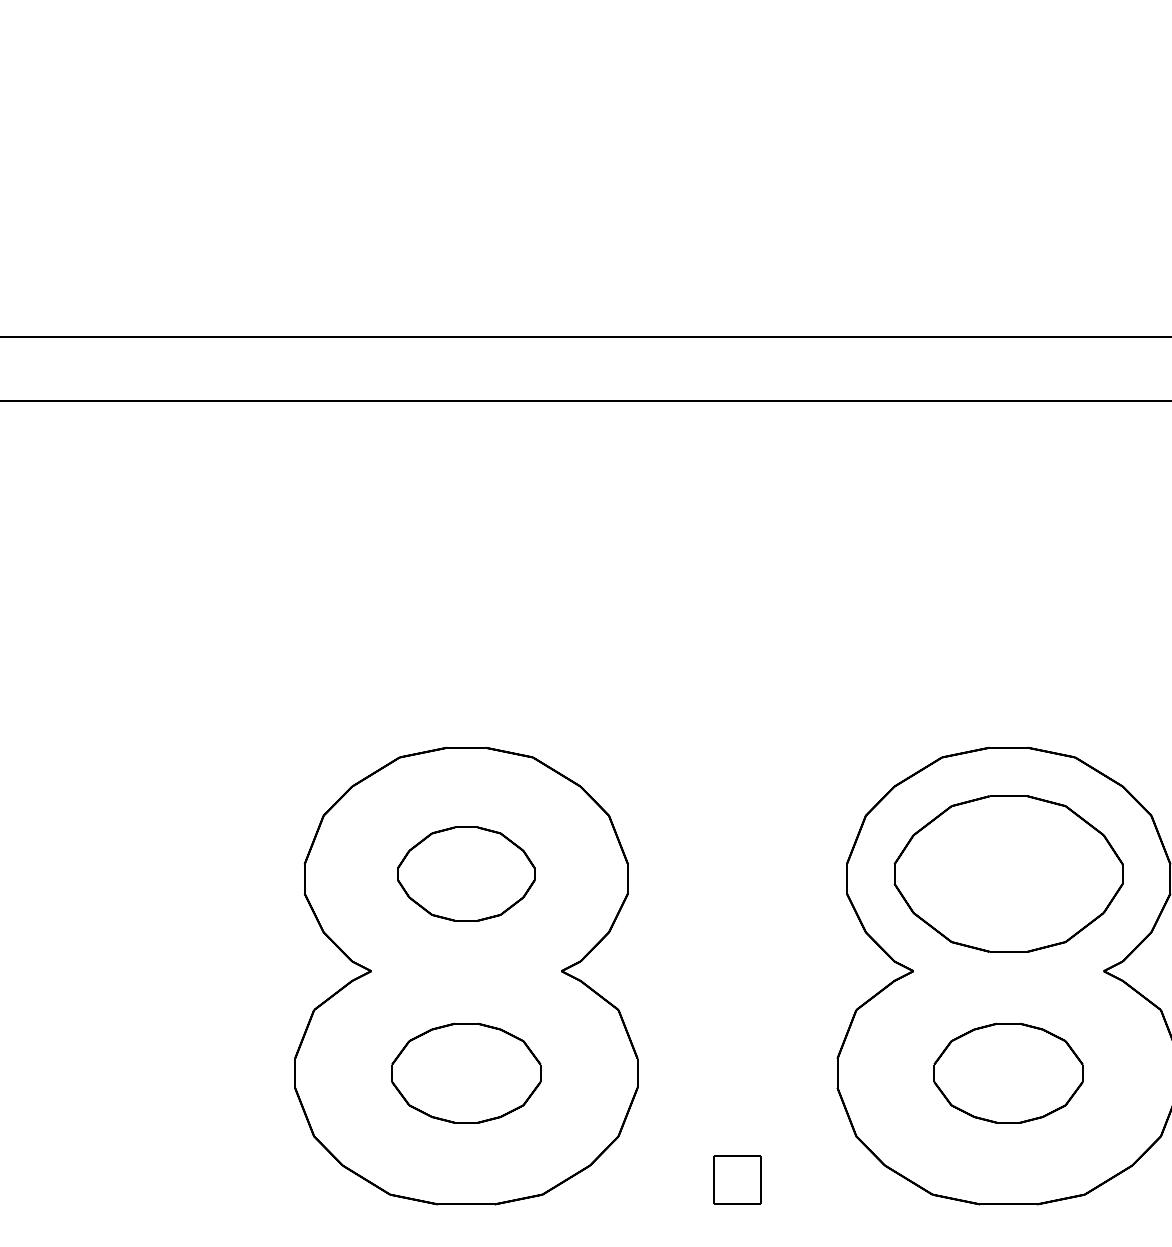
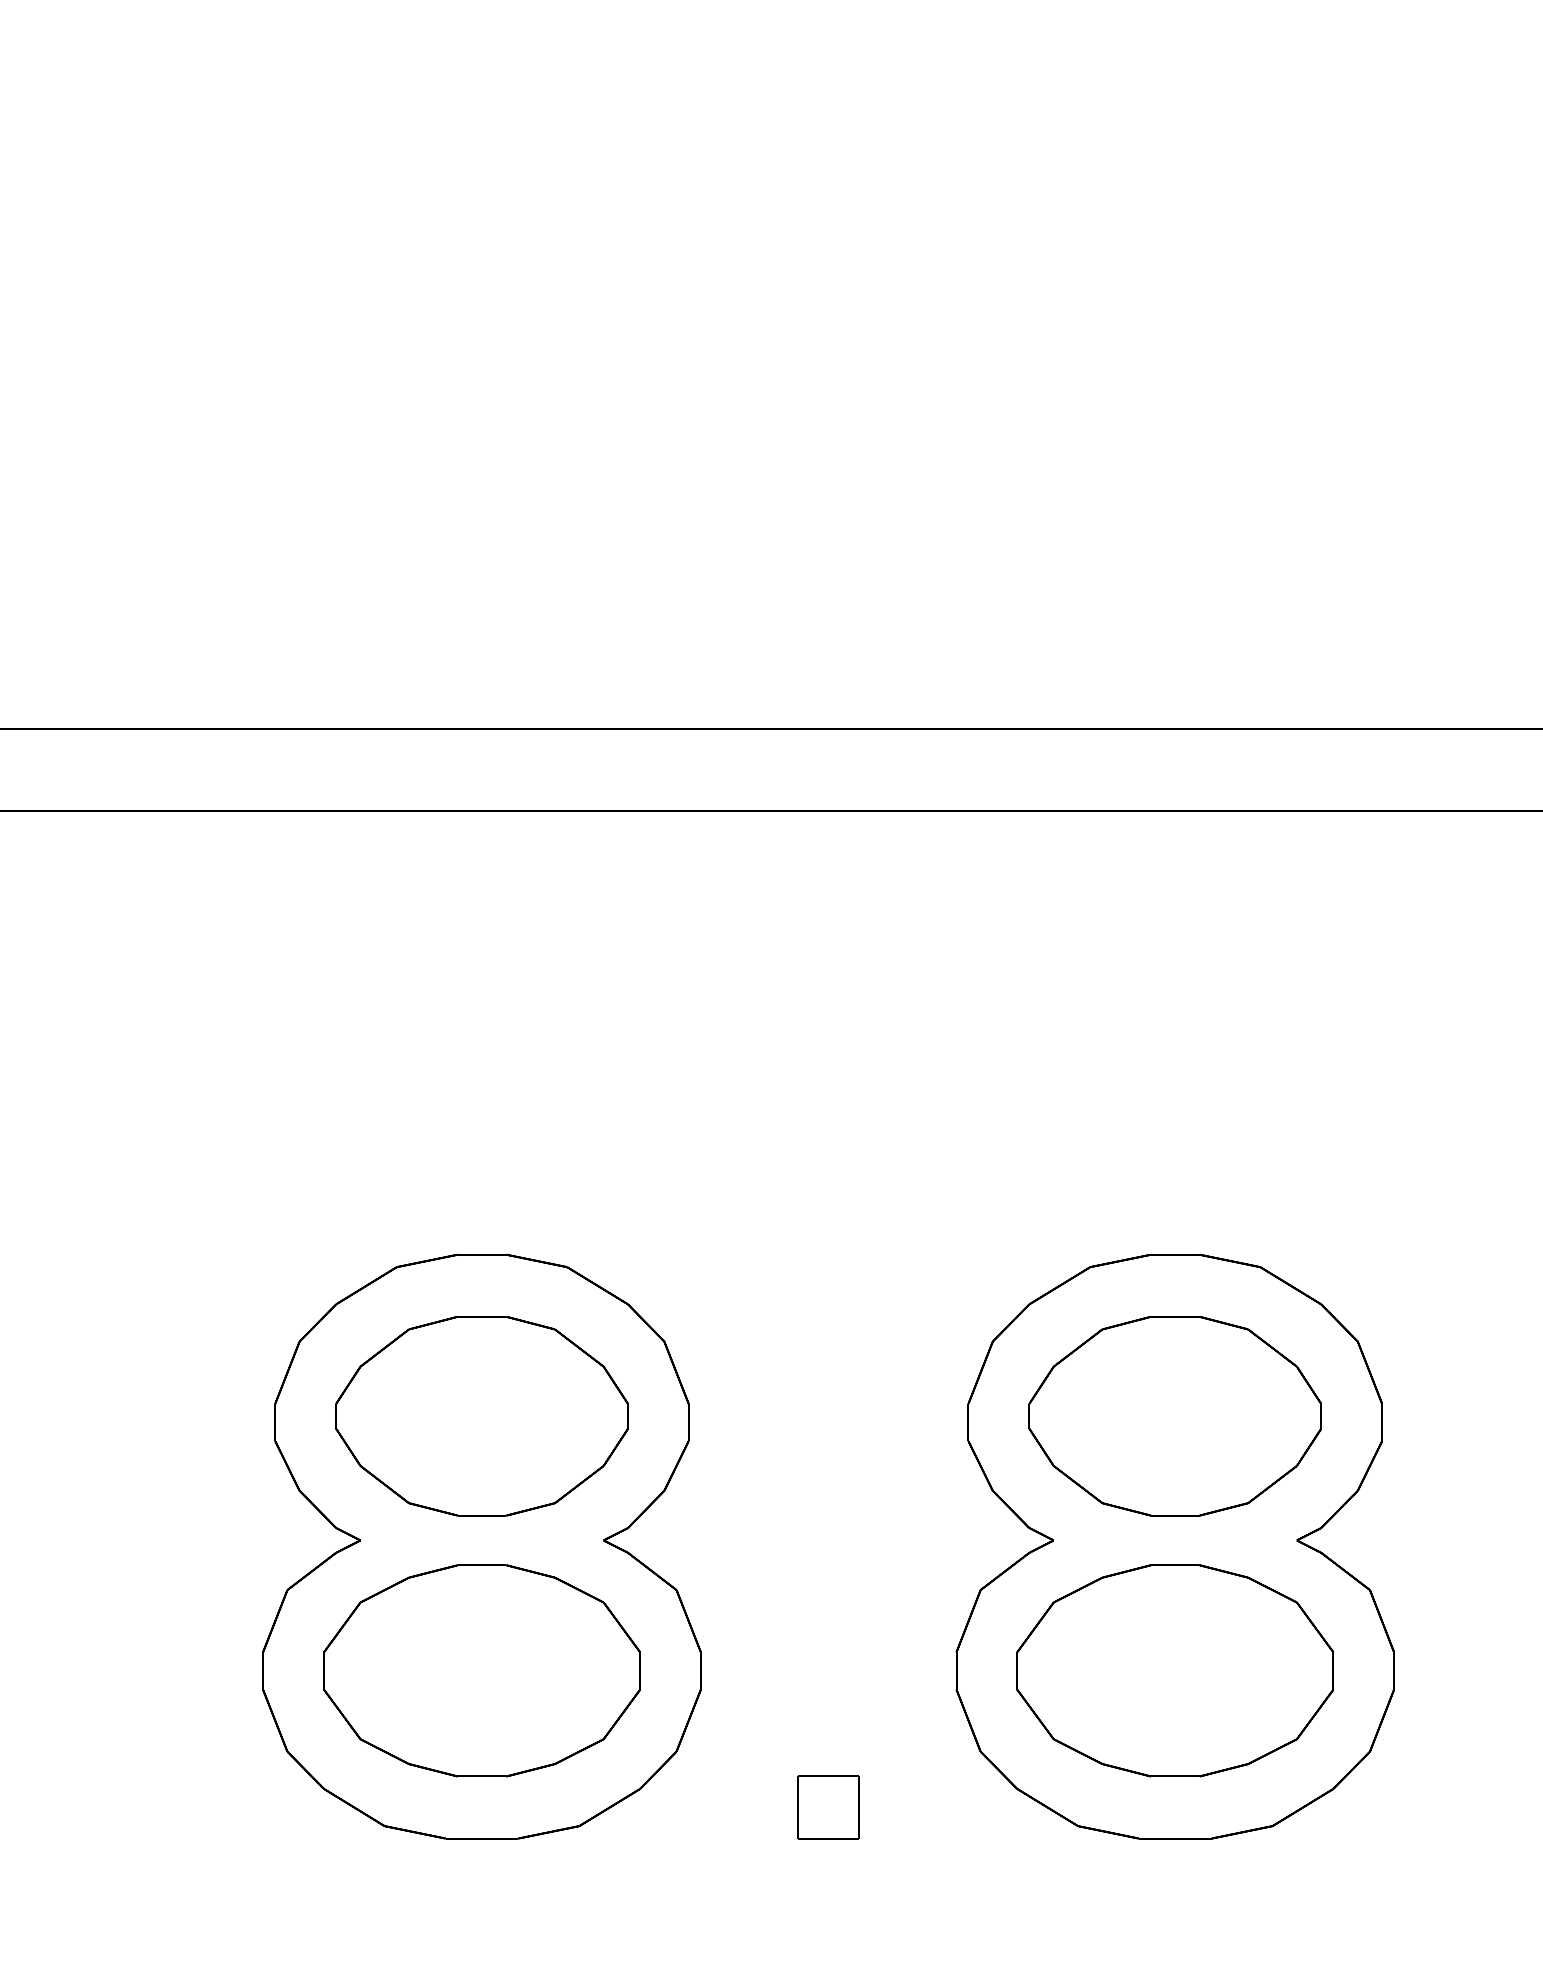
part: (465, 874) -> (481, 1416), size x1.67
part: (465, 1072) -> (481, 1670), size x1.67
part: (1008, 1072) -> (1174, 1670), size x1.67

